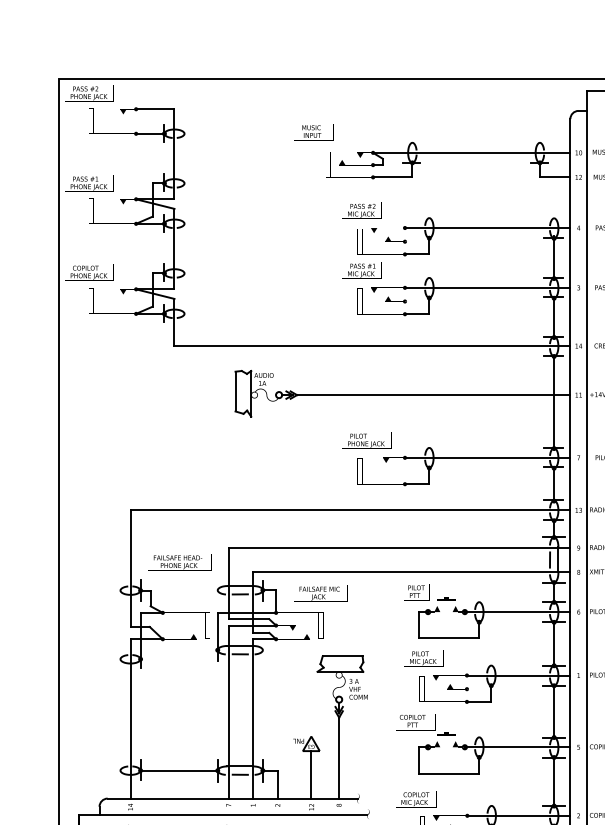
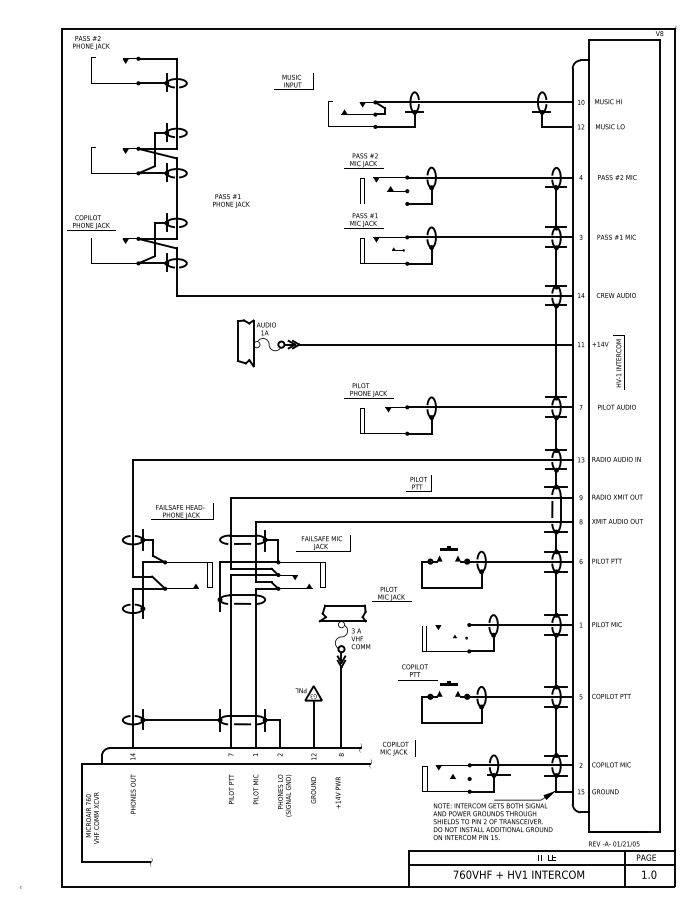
text: (313, 131) -> (293, 81), moved
text: (89, 182) -> (231, 200), moved
part: (396, 299) -> (398, 249), size x0.6
text: (416, 591) -> (418, 483), moved
text: (423, 658) -> (391, 594), moved
part: (458, 686) -> (460, 636), size x0.7
text: (418, 798) -> (397, 748), moved

